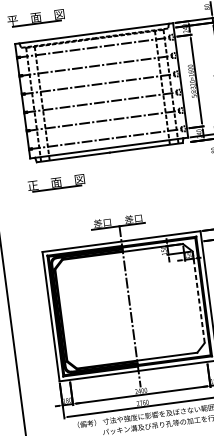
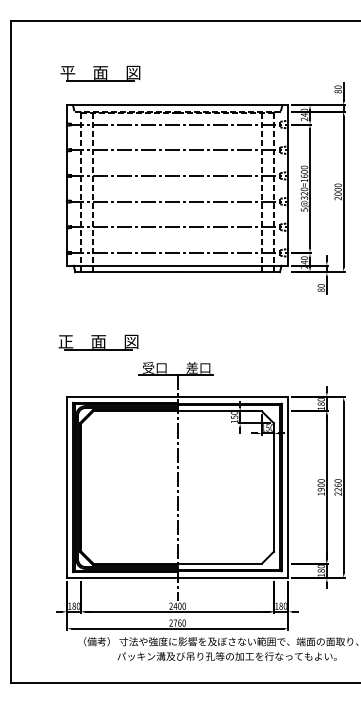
part: (56, 183) -> (98, 342), moved
text: (97, 223) -> (148, 367), 差口 -> 受口
line: (198, 297) -> (273, 488), dashed -> solid

